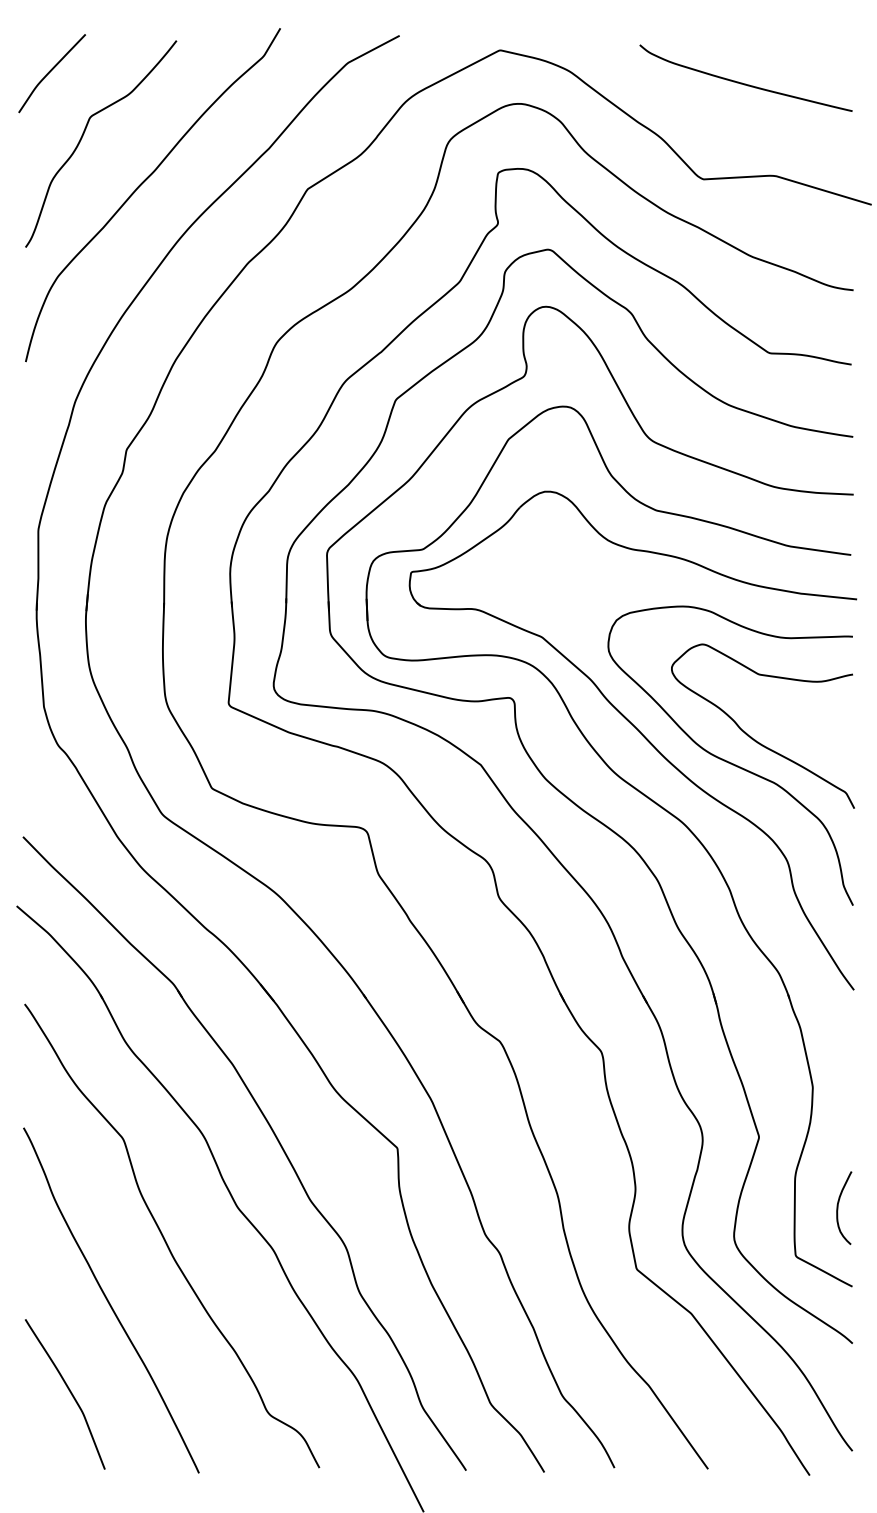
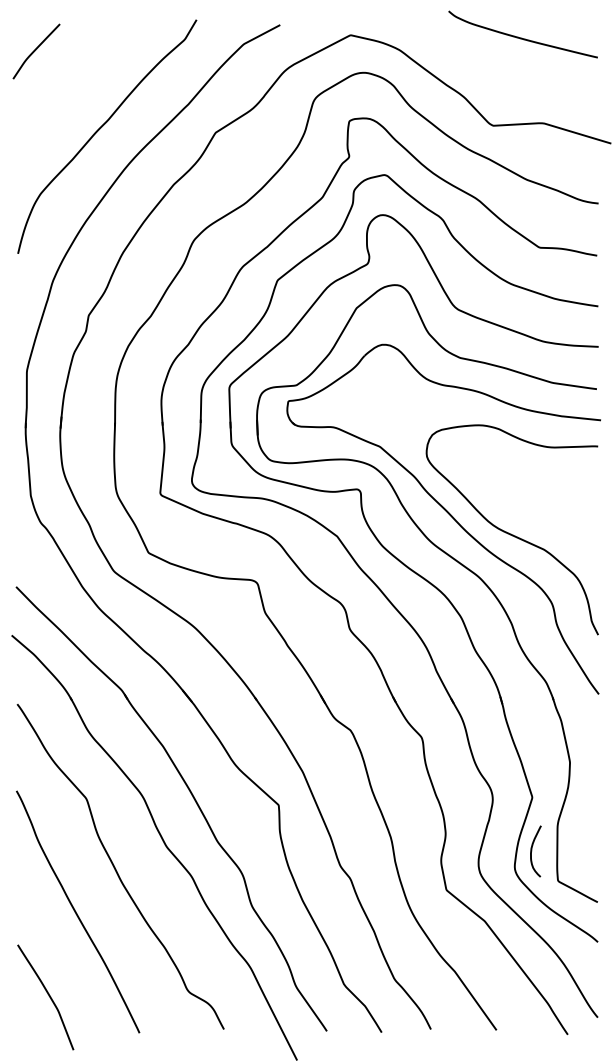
curve: (742, 82) -> (520, 37), moved
curve: (83, 136) -> (58, 95), removed
curve: (751, 736) -> (527, 516), removed
curve: (838, 1207) -> (531, 850), moved
curve: (69, 1392) -> (48, 996), moved

